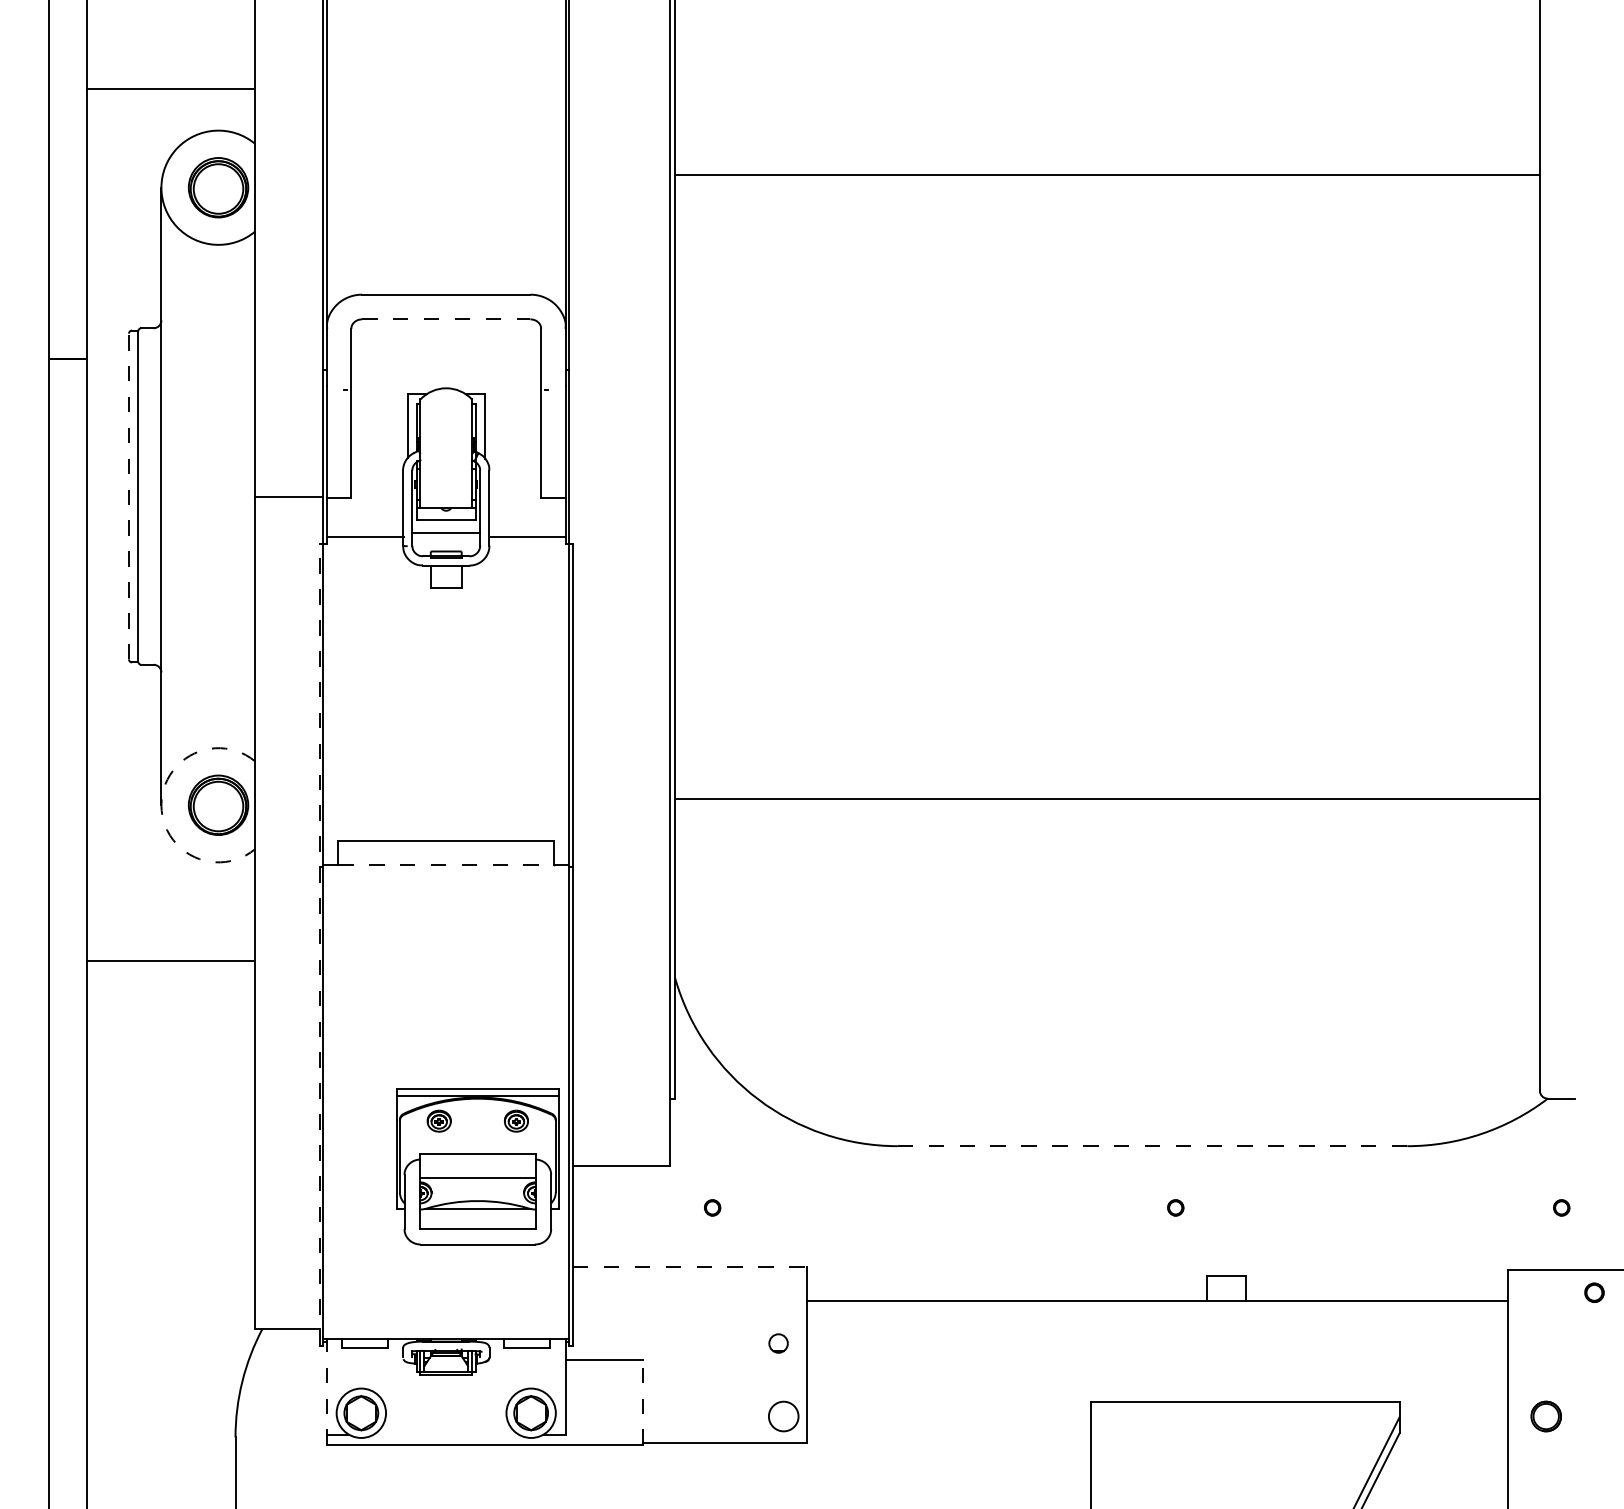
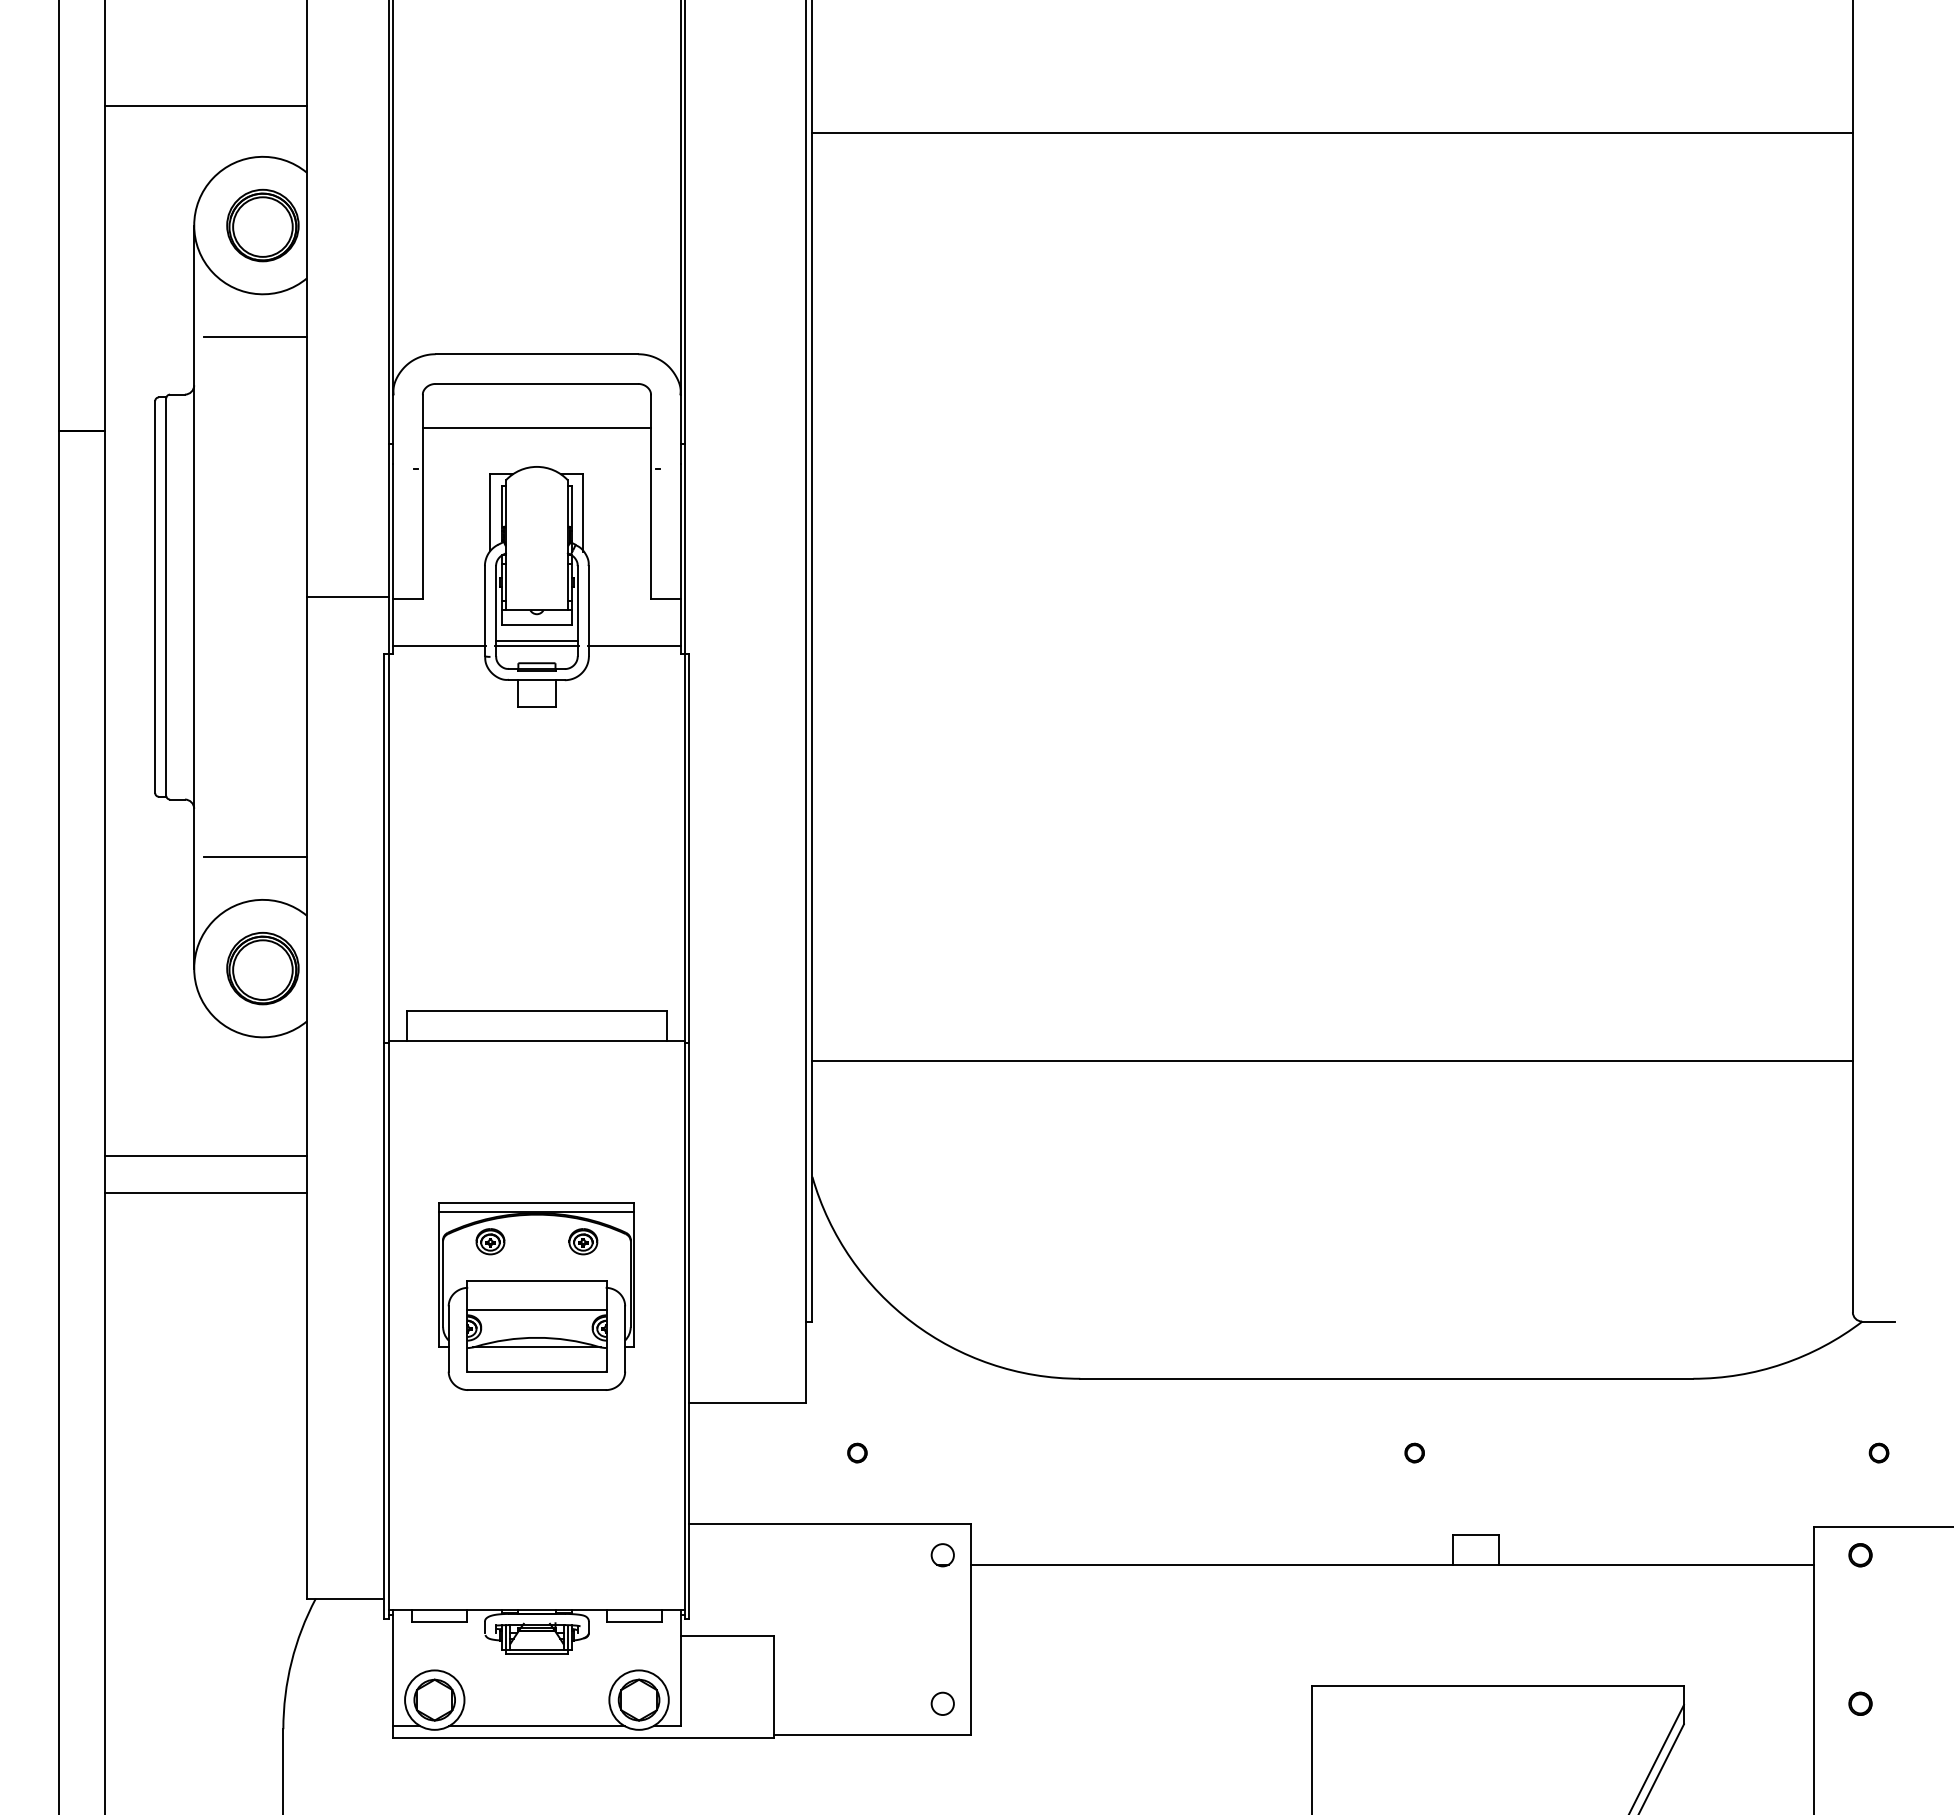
line: (1107, 174) -> (1332, 132), moved
line: (211, 280) -> (254, 337), added
line: (446, 319) -> (537, 383), dashed -> solid
line: (445, 356) -> (536, 428), added
line: (129, 496) -> (155, 597), dashed -> solid
line: (445, 536) -> (536, 645), added
line: (211, 712) -> (254, 857), added
line: (1107, 798) -> (1332, 1061), moved
arc: (161, 805) -> (194, 968), dashed -> solid
line: (446, 865) -> (537, 1040), dashed -> solid
line: (319, 944) -> (384, 1136), dashed -> solid
line: (170, 992) -> (205, 1193), added
line: (1152, 1145) -> (1386, 1378), dashed -> solid
part: (477, 1166) -> (536, 1296), moved
line: (690, 1266) -> (830, 1523), dashed -> solid
part: (1594, 1293) -> (1860, 1555), moved
circle: (778, 1343) -> (942, 1555), moved
line: (326, 1393) -> (392, 1676), dashed -> solid
line: (642, 1401) -> (773, 1686), dashed -> solid
circle: (783, 1416) -> (942, 1703), size x0.62
part: (1546, 1416) -> (1860, 1703), size x0.62
line: (445, 1435) -> (536, 1726), added

